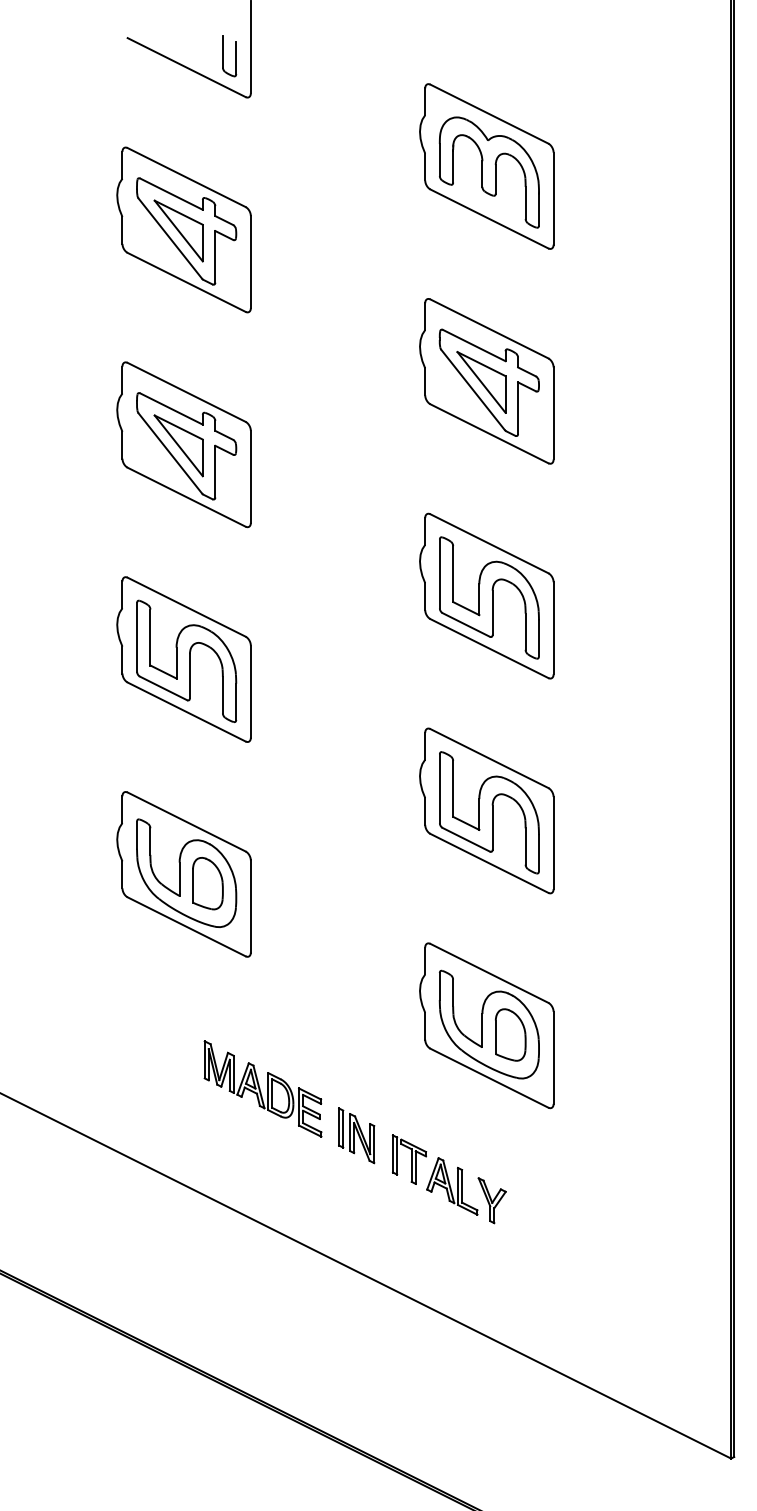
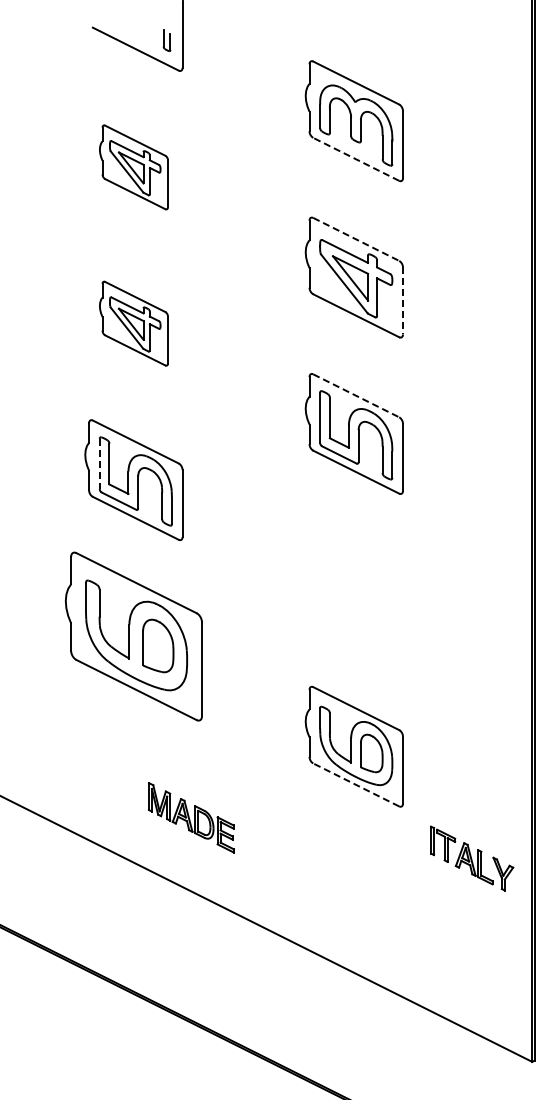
part: (228, 55) -> (166, 40), size x0.7
line: (488, 219) -> (355, 159), solid -> dashed
part: (183, 230) -> (133, 167), size x0.7
line: (489, 329) -> (356, 239), solid -> dashed
line: (554, 412) -> (403, 300), solid -> dashed
part: (183, 444) -> (133, 323), size x0.7
line: (489, 544) -> (356, 396), solid -> dashed
line: (136, 638) -> (99, 464), solid -> dashed
part: (485, 811) -> (353, 590), removed
part: (183, 874) -> (133, 636), size x1.4
line: (488, 1077) -> (355, 784), solid -> dashed
part: (263, 1088) -> (191, 817), moved
part: (356, 1135) -> (259, 826), removed
part: (449, 1179) -> (472, 858), moved

